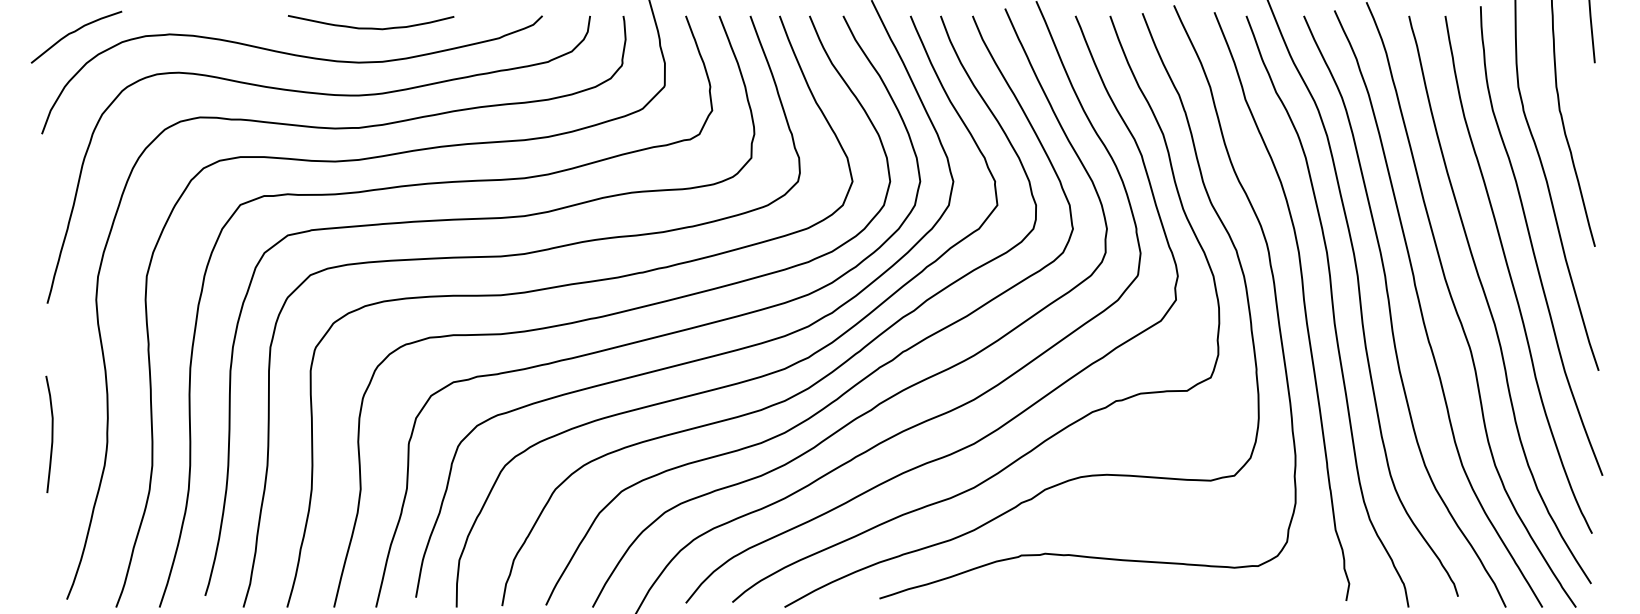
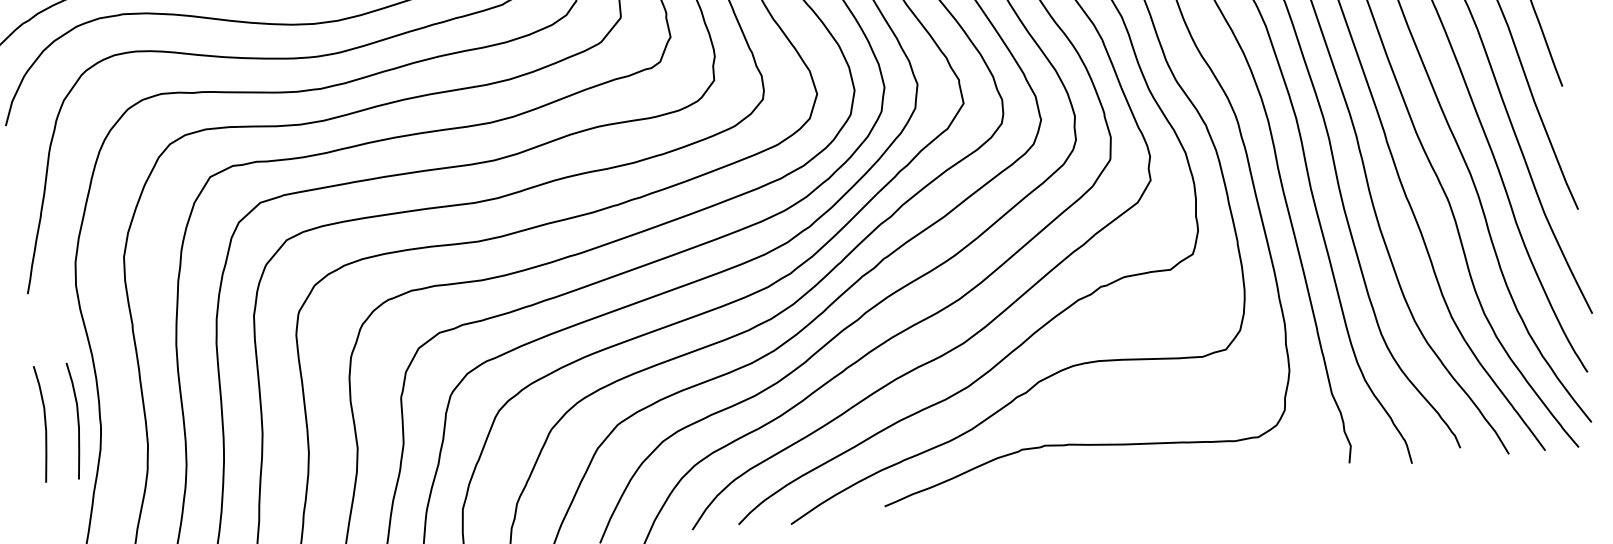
curve: (84, 434) -> (77, 420), added

